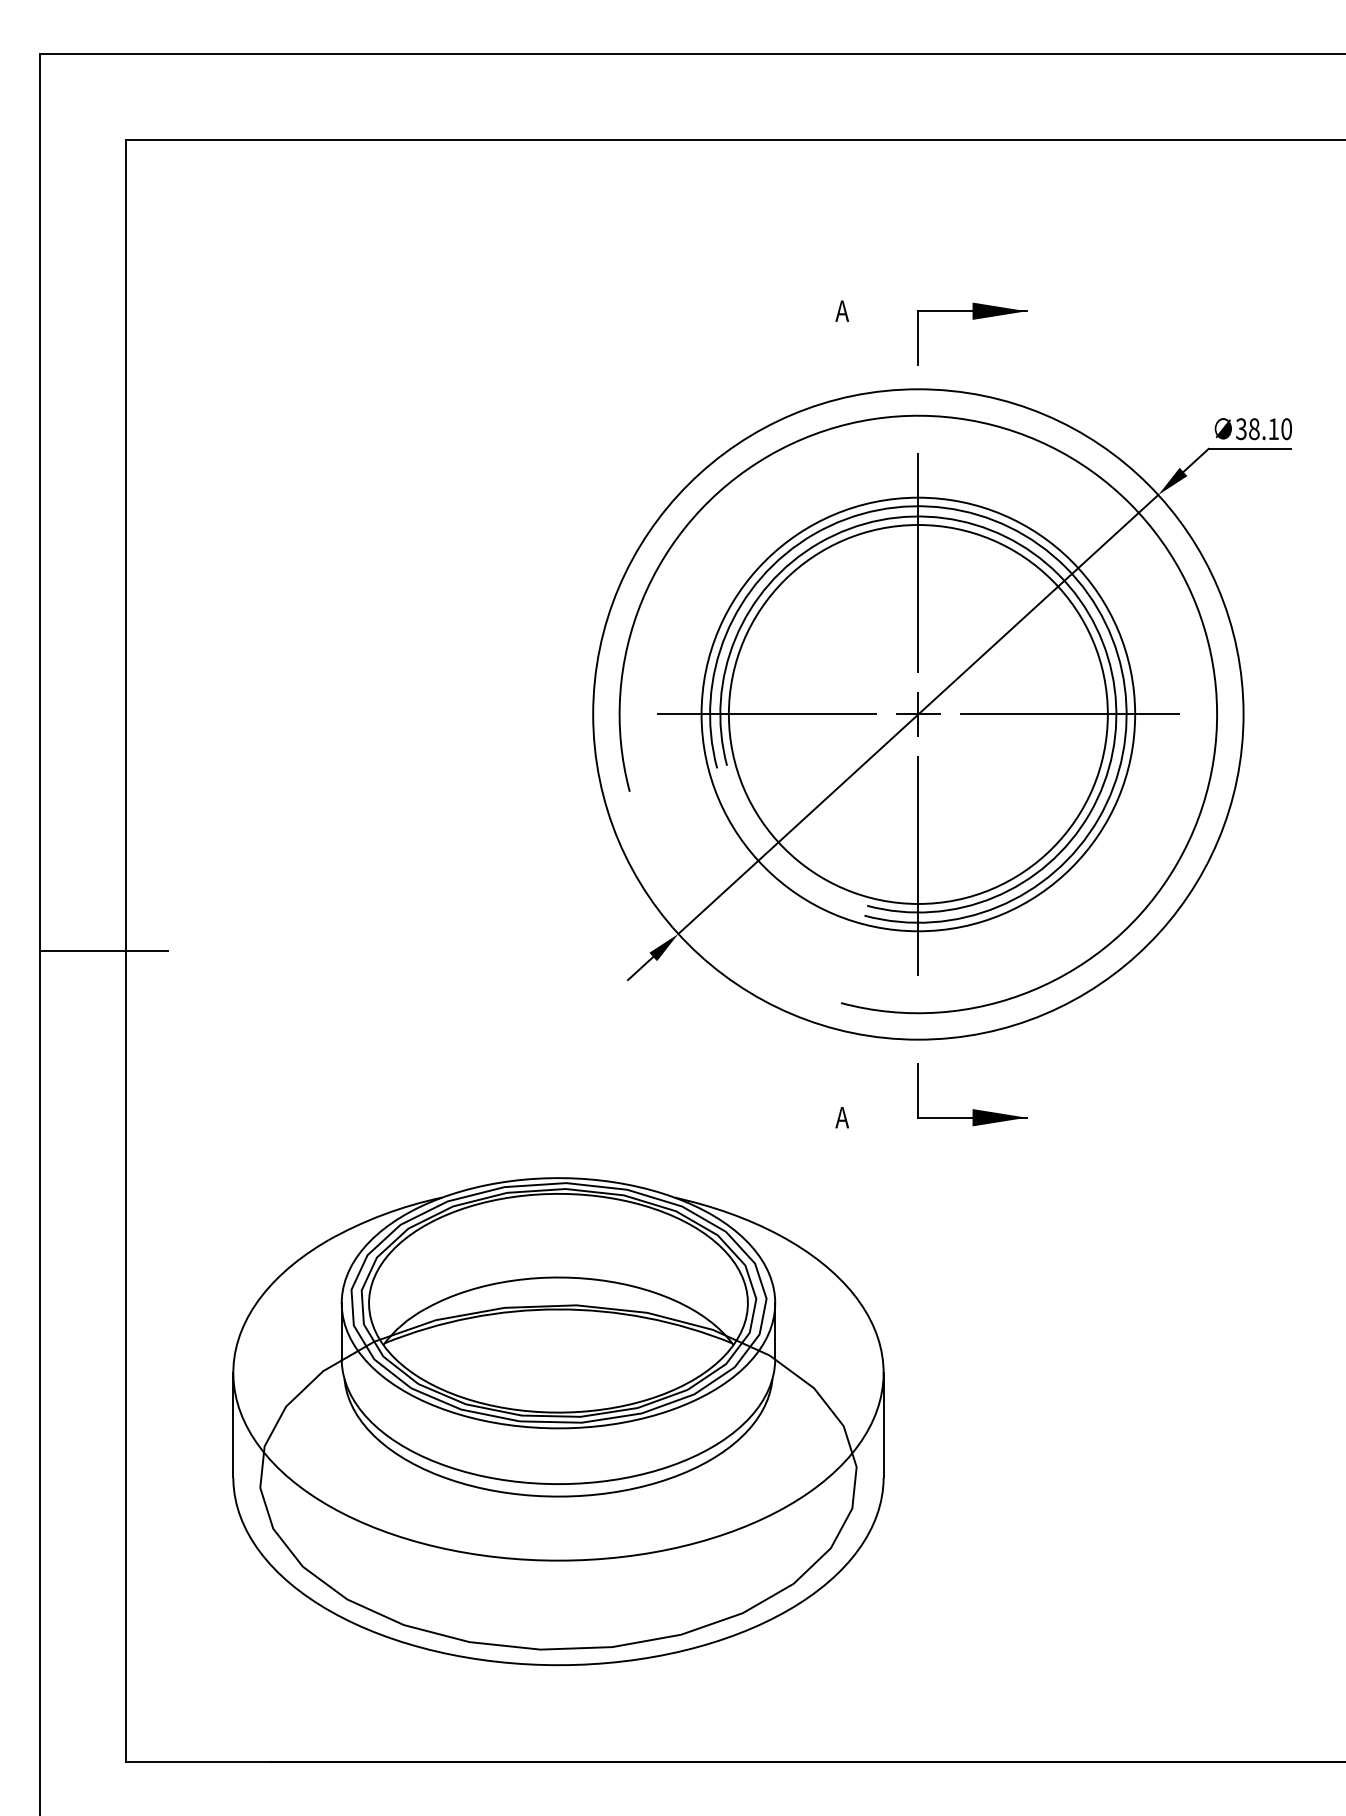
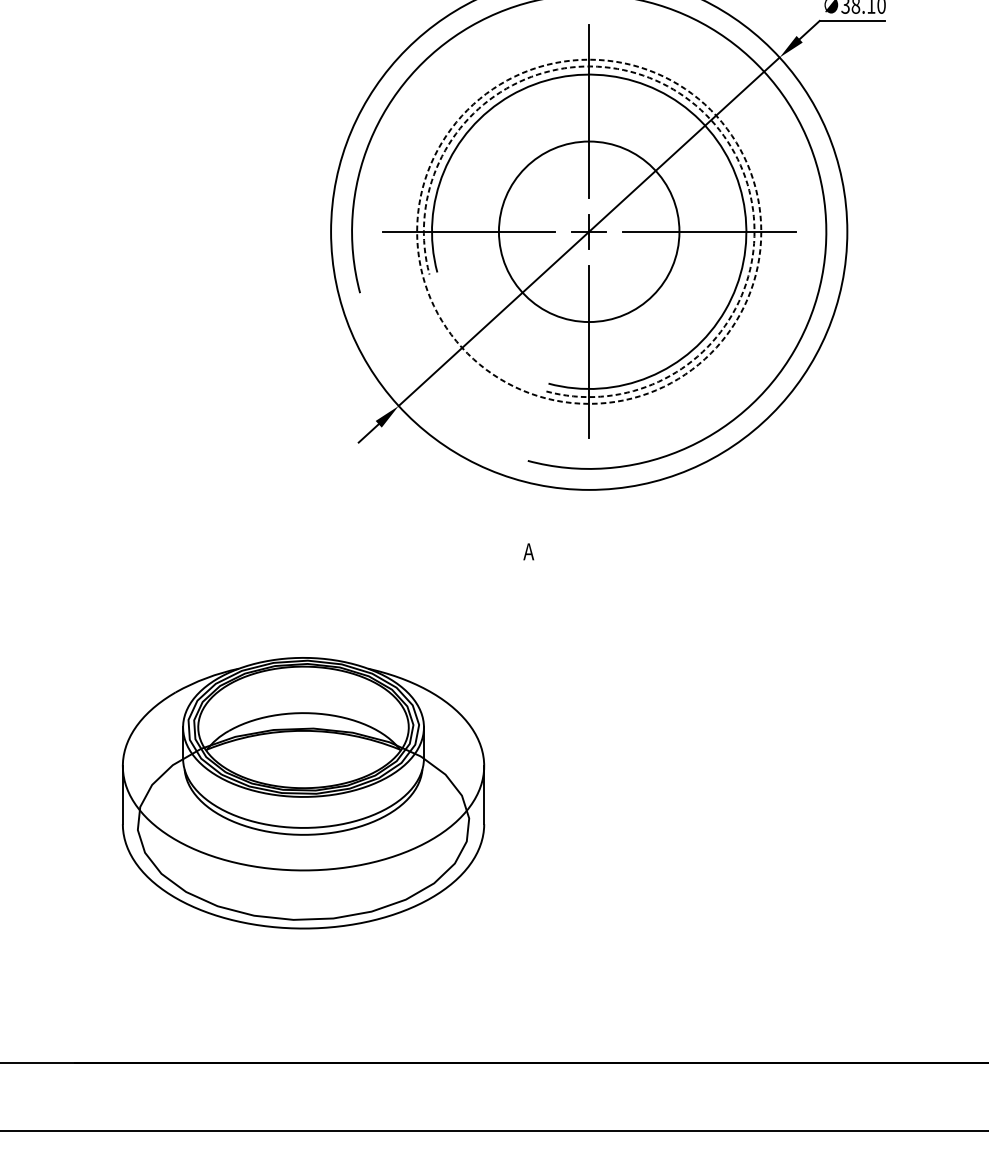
arc: (1065, 567) -> (706, 115), solid -> dashed
circle: (917, 714) -> (588, 231), size x0.6
circle: (918, 714) -> (589, 231), solid -> dashed
part: (972, 1109) -> (632, 545), removed
part: (558, 1421) -> (303, 793), size x0.7

